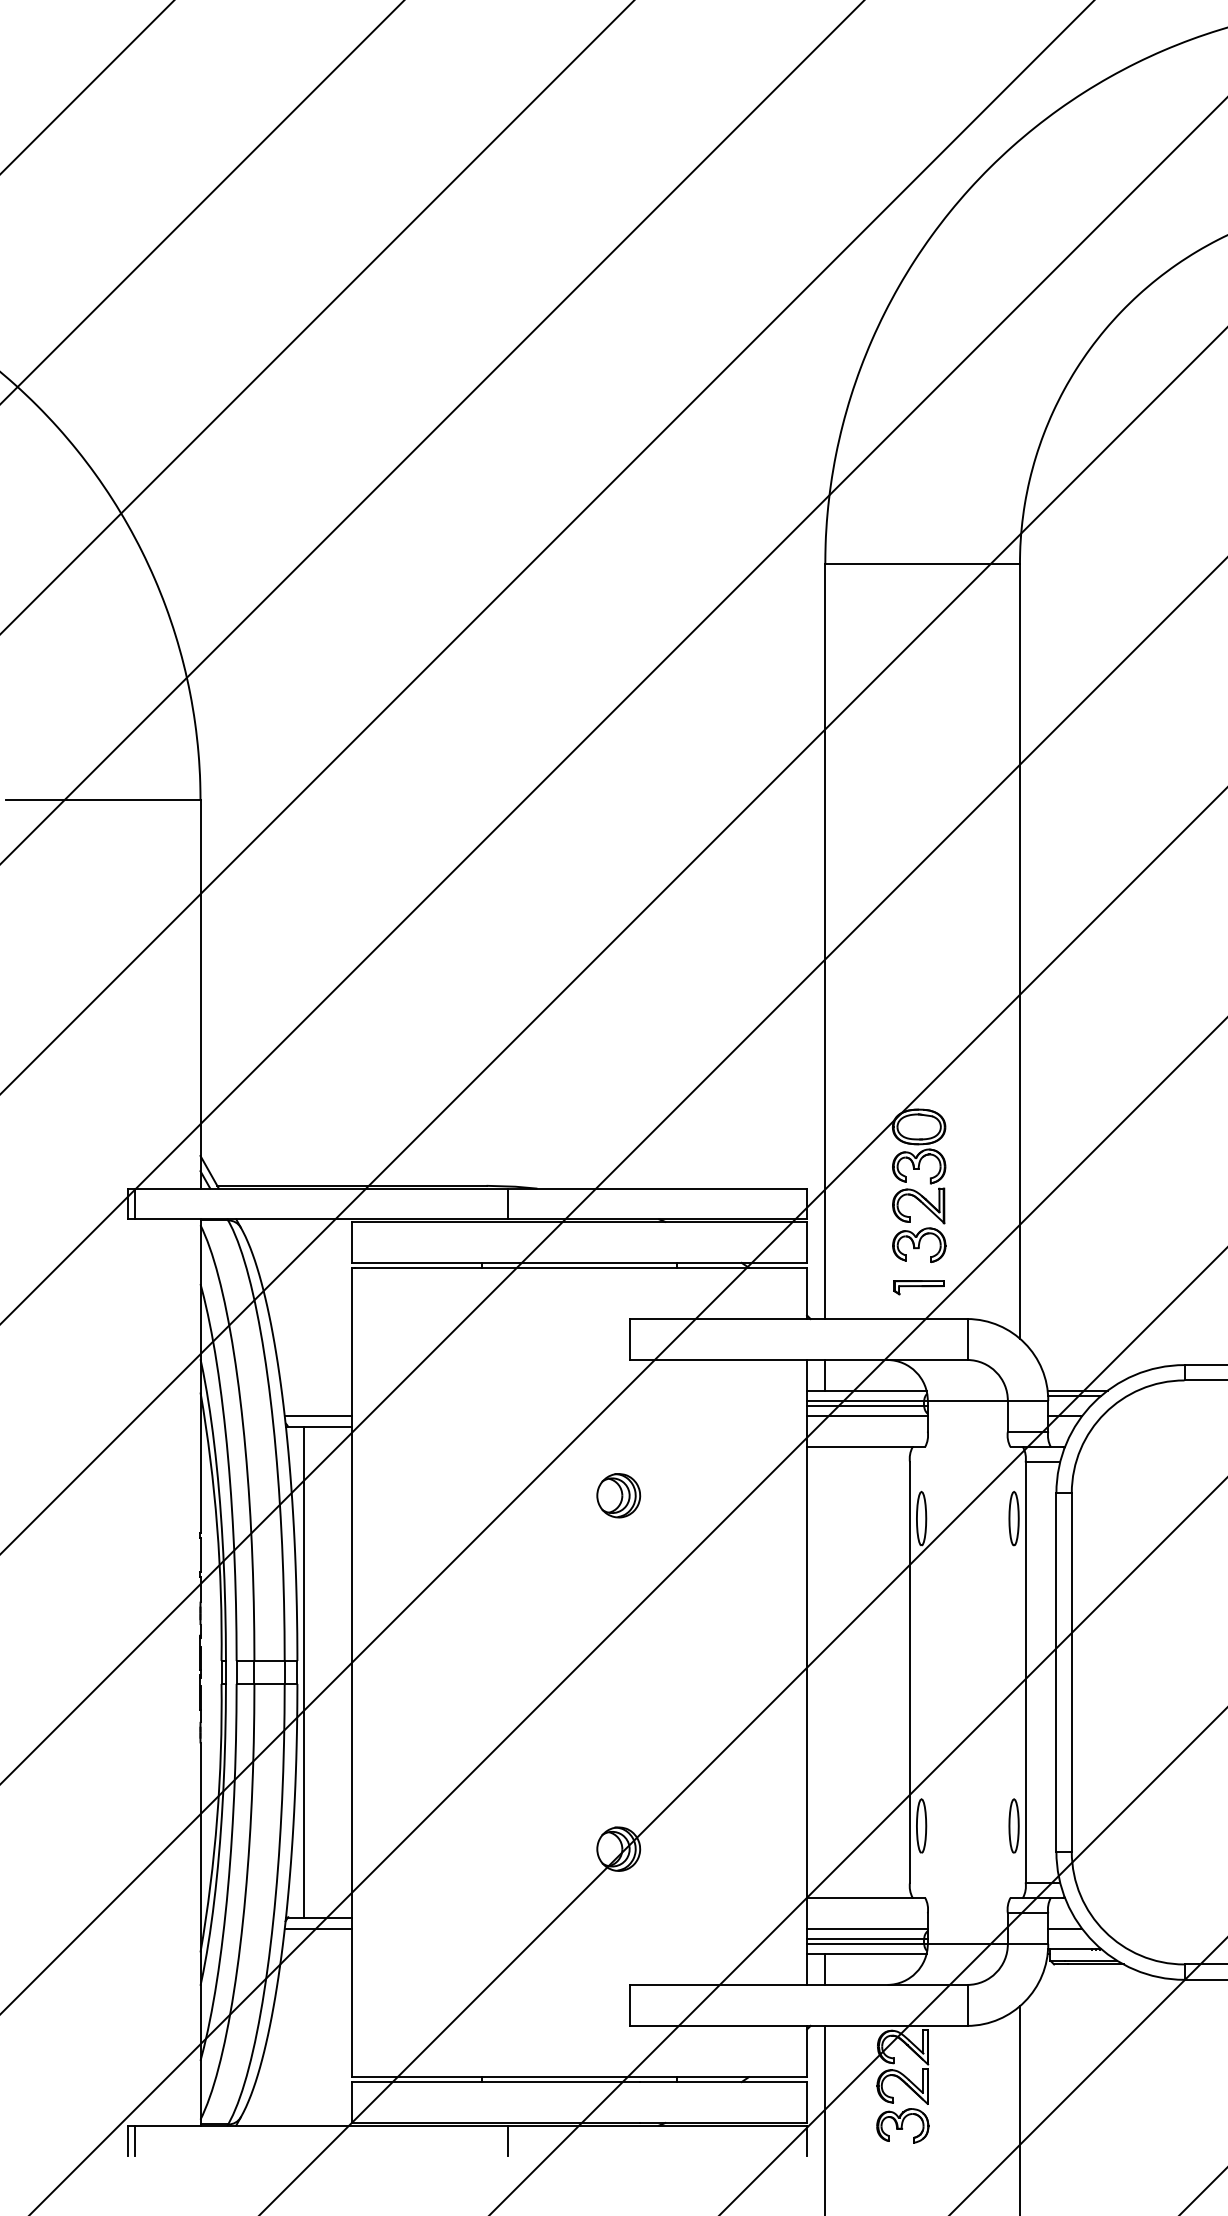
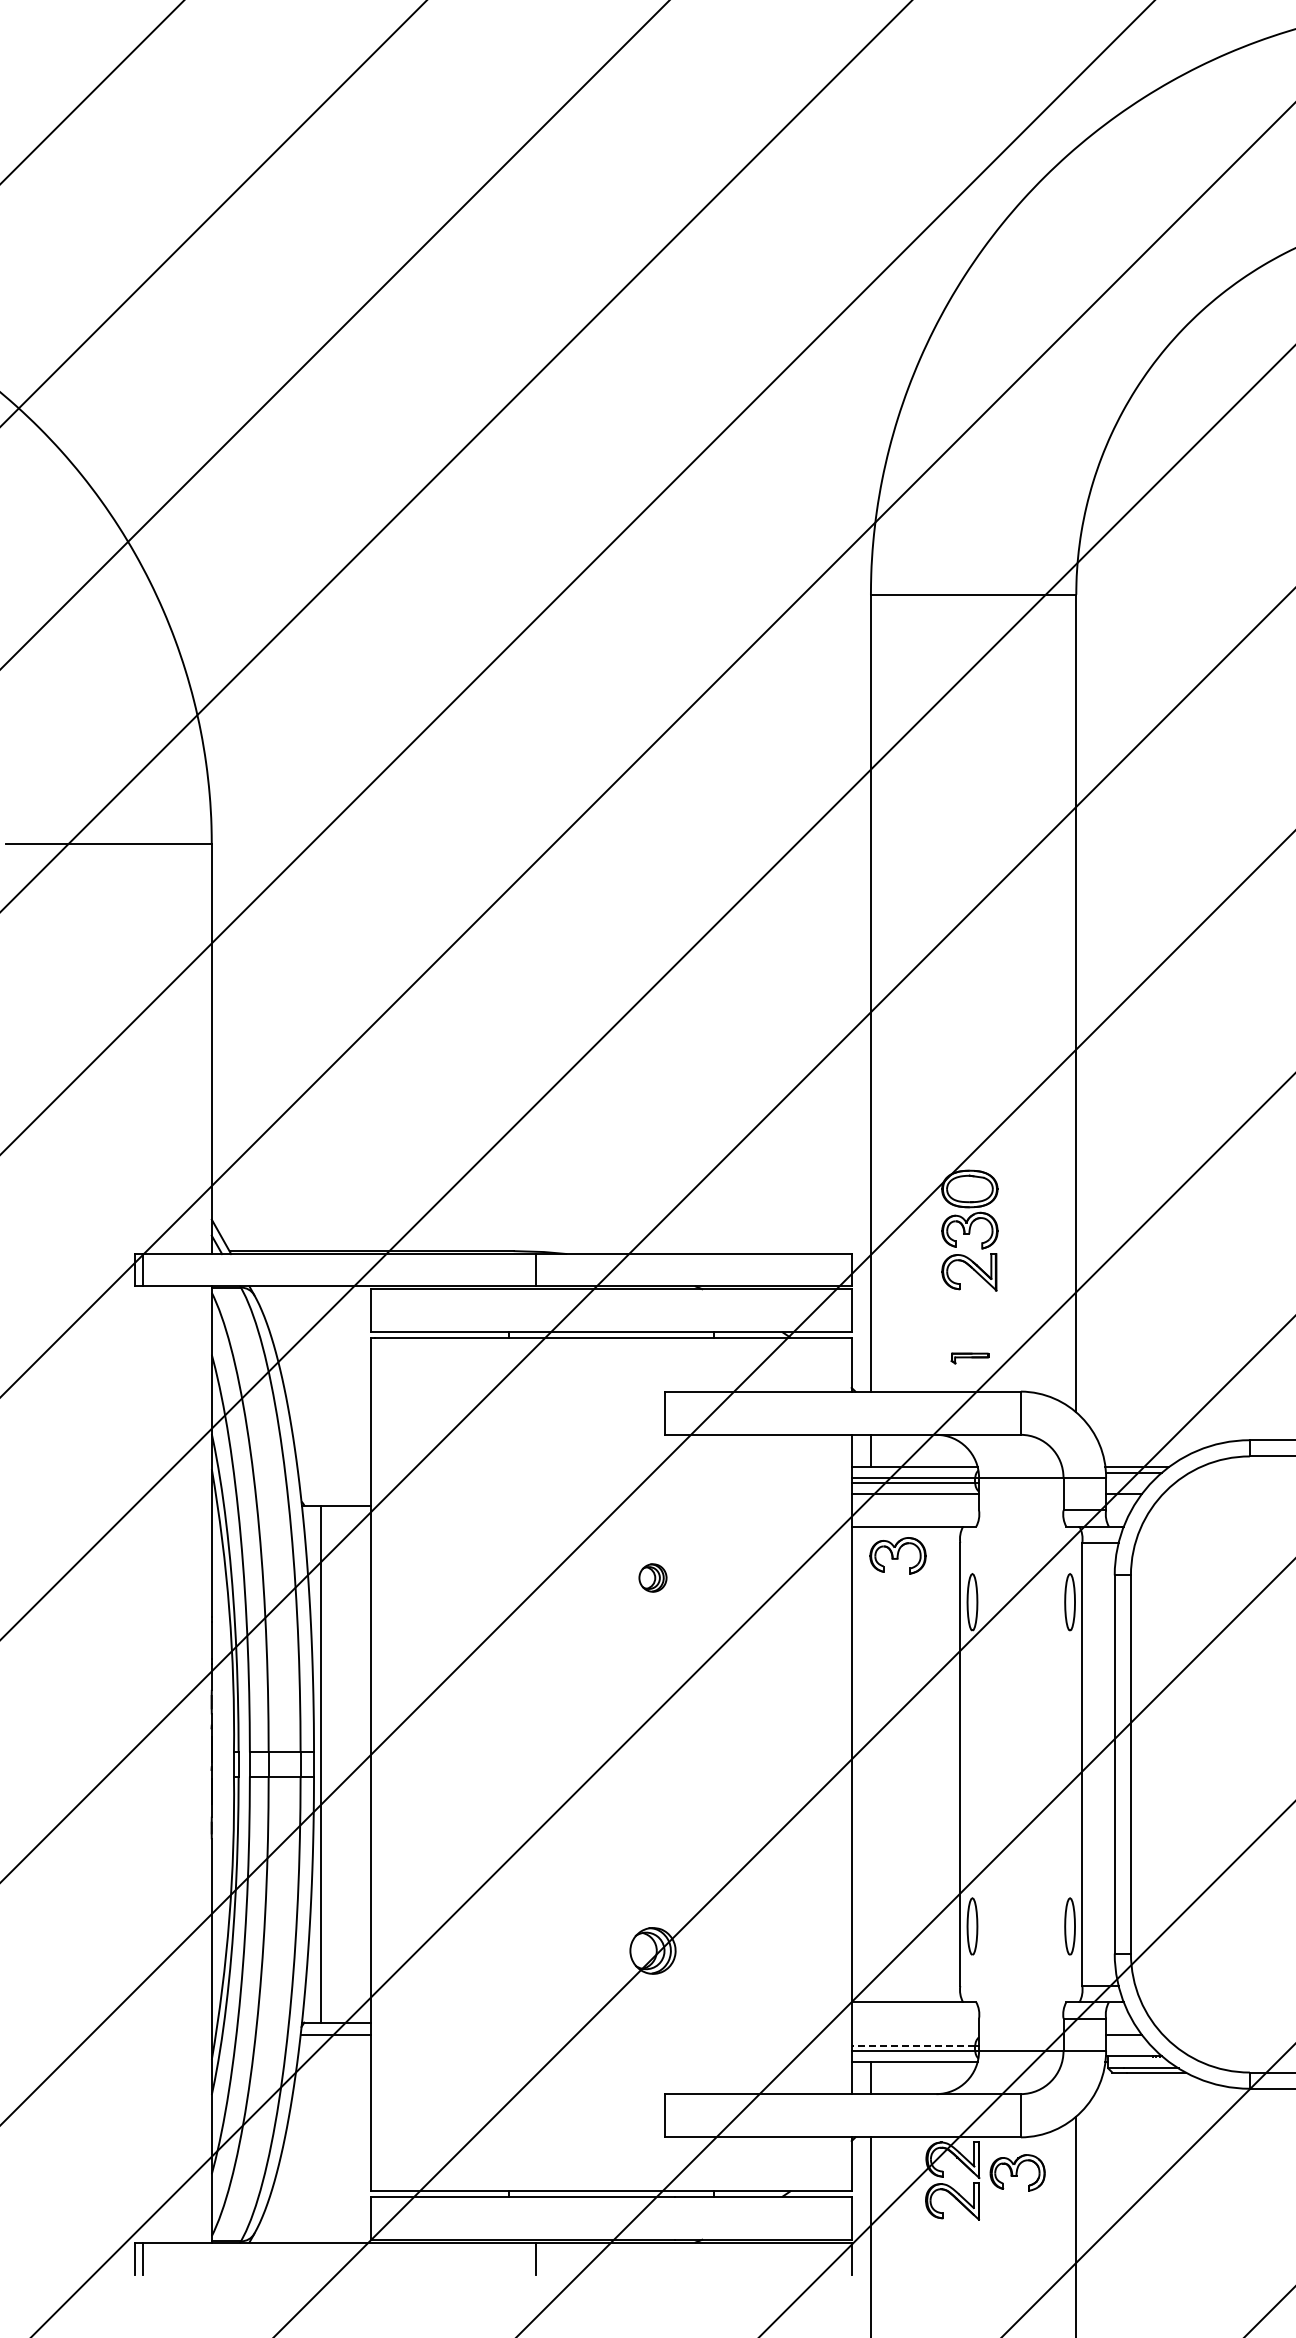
part: (918, 1244) -> (897, 1555), moved
part: (918, 1287) -> (969, 1358), size x0.7
line: (317, 1416) -> (335, 1494), removed
part: (618, 1495) -> (652, 1577), size x0.6
line: (867, 1928) -> (915, 2034), removed
line: (865, 1938) -> (913, 2045), solid -> dashed
part: (902, 2125) -> (1017, 2172), moved

